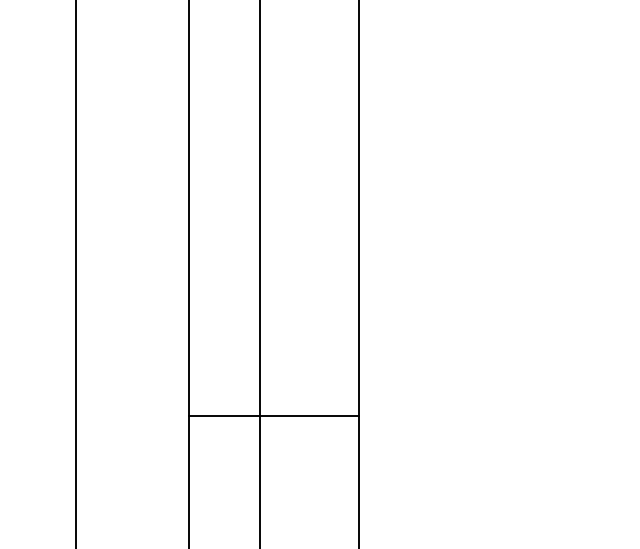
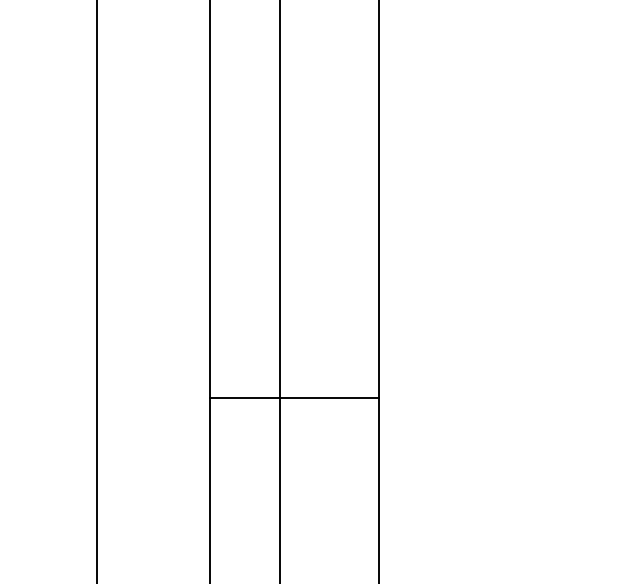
line: (274, 416) -> (294, 398), moved

